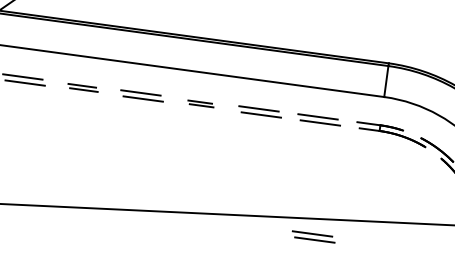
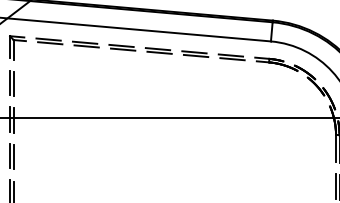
part: (82, 87) -> (85, 44), size x1.43
part: (200, 103) -> (158, 50), size x1.67
part: (313, 237) -> (231, 129), removed

